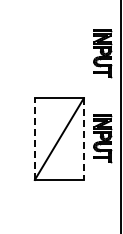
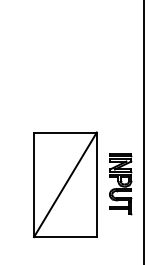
part: (102, 53) -> (120, 75), removed
line: (34, 139) -> (33, 185), dashed -> solid
line: (83, 139) -> (96, 185), dashed -> solid

